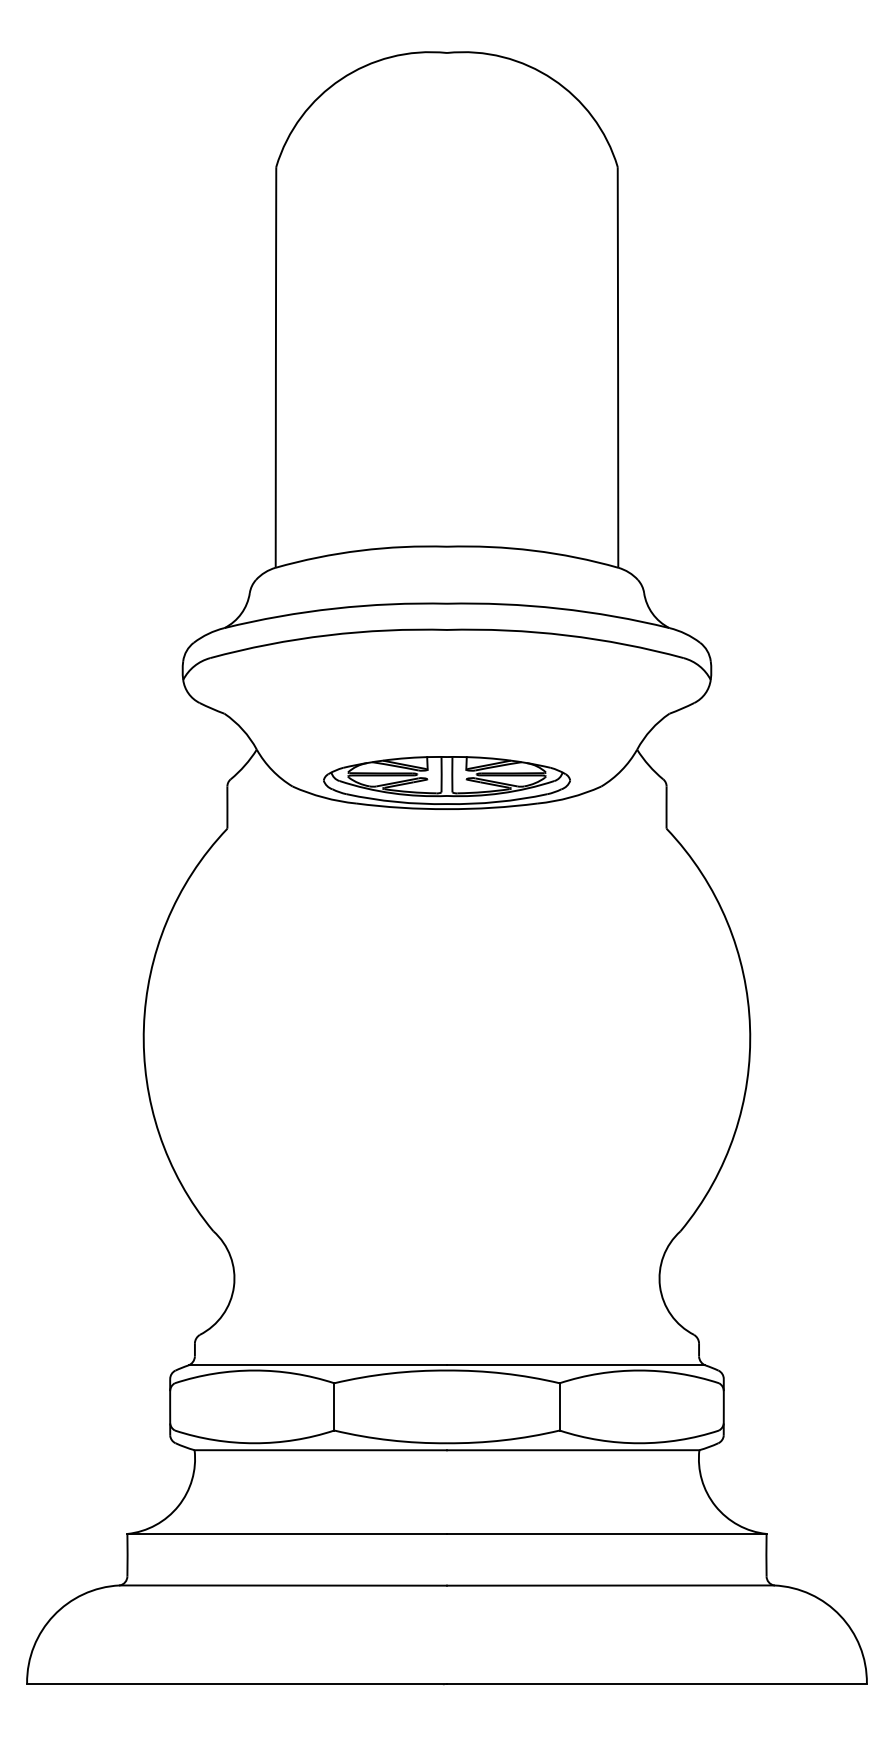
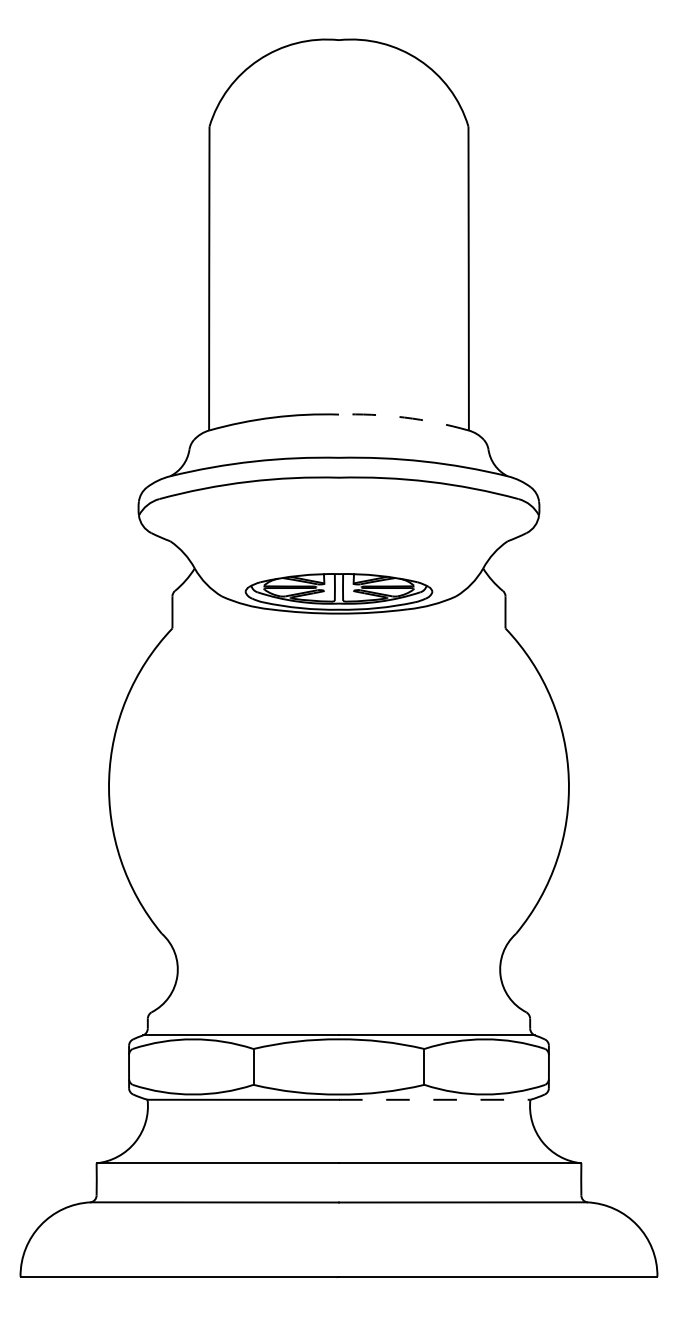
arc: (533, 550) -> (404, 417), solid -> dashed
line: (572, 1449) -> (434, 1099), solid -> dashed

